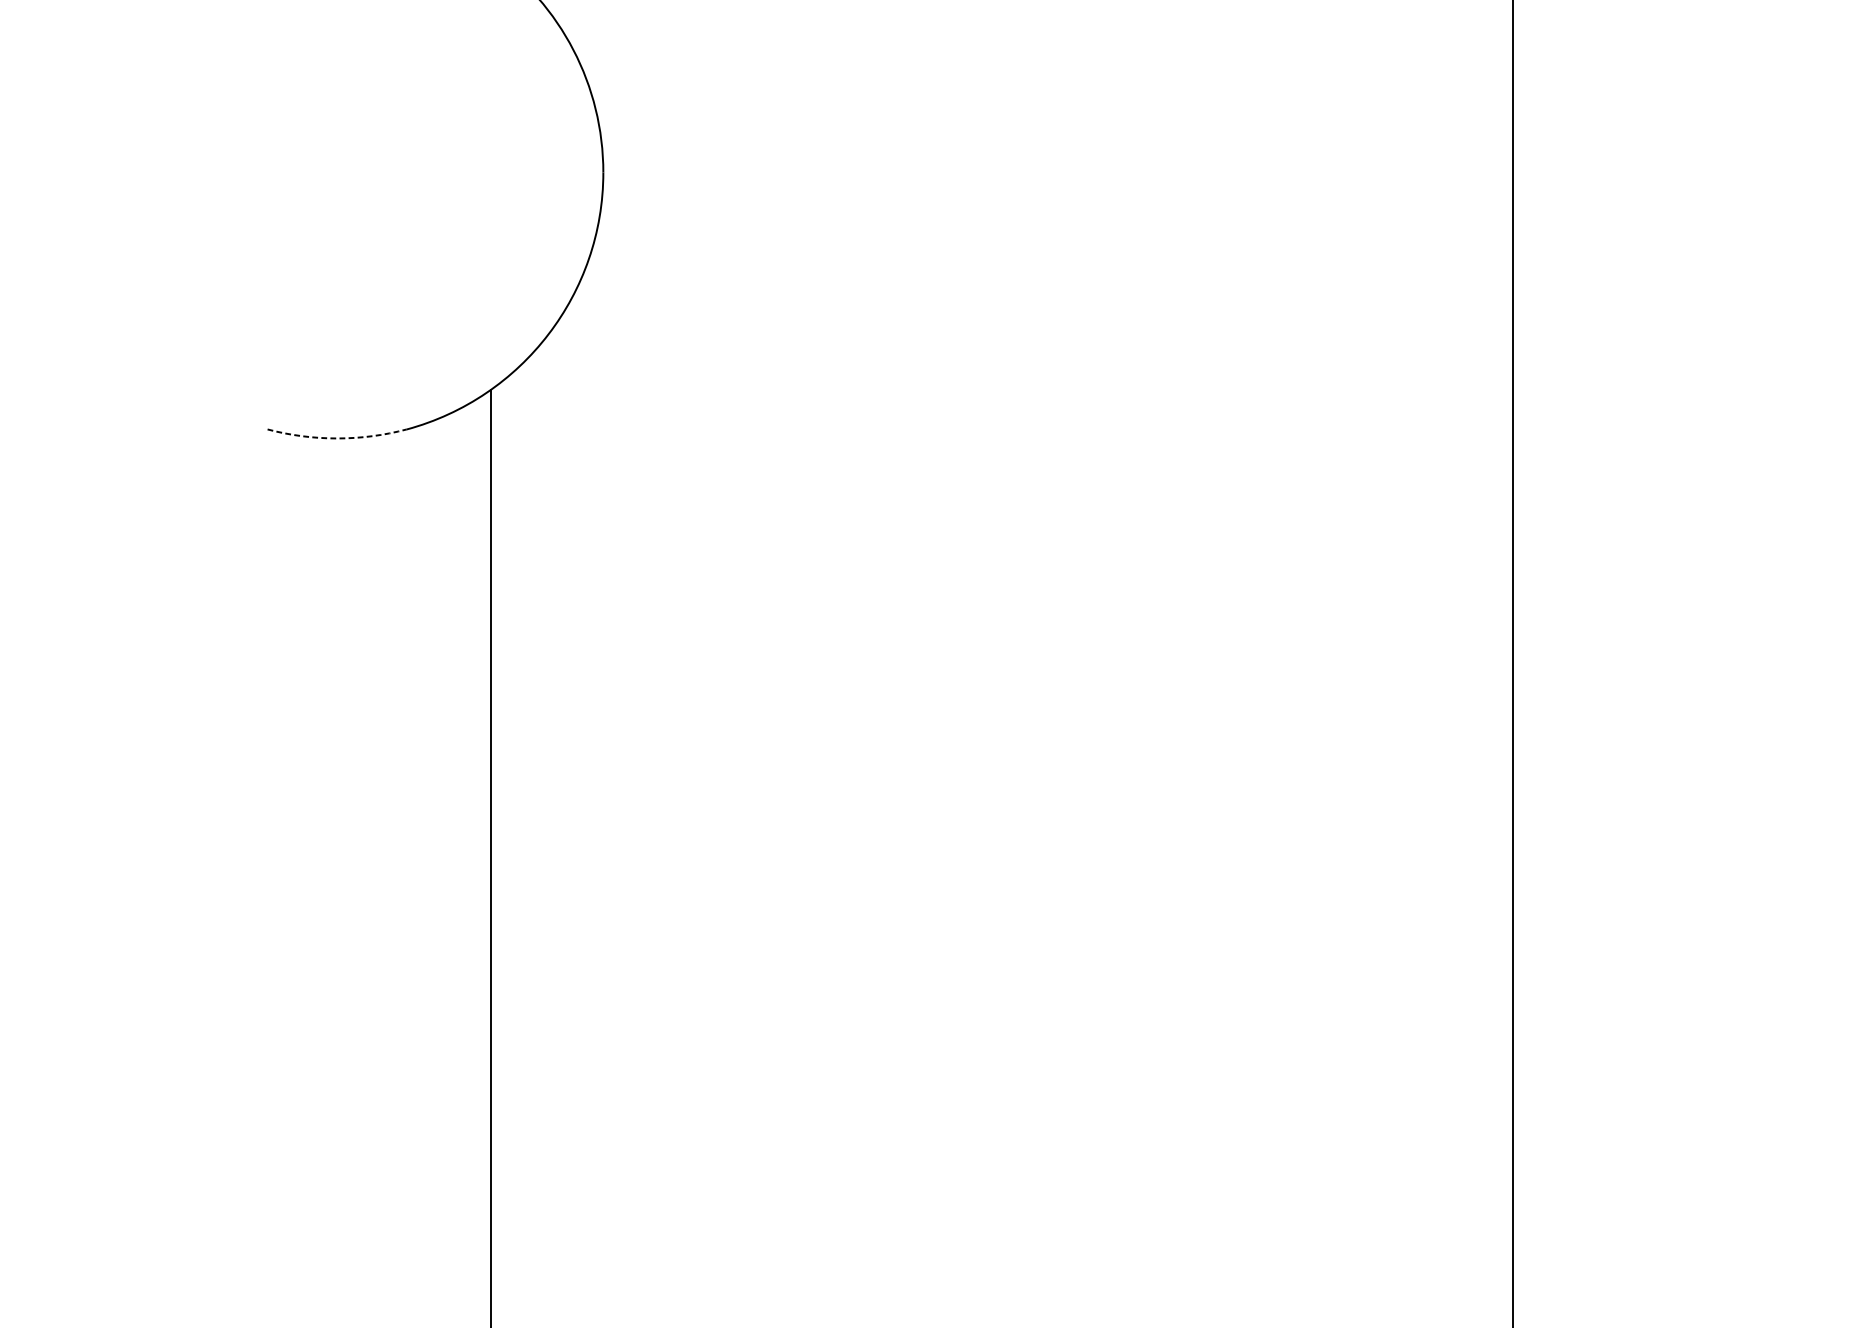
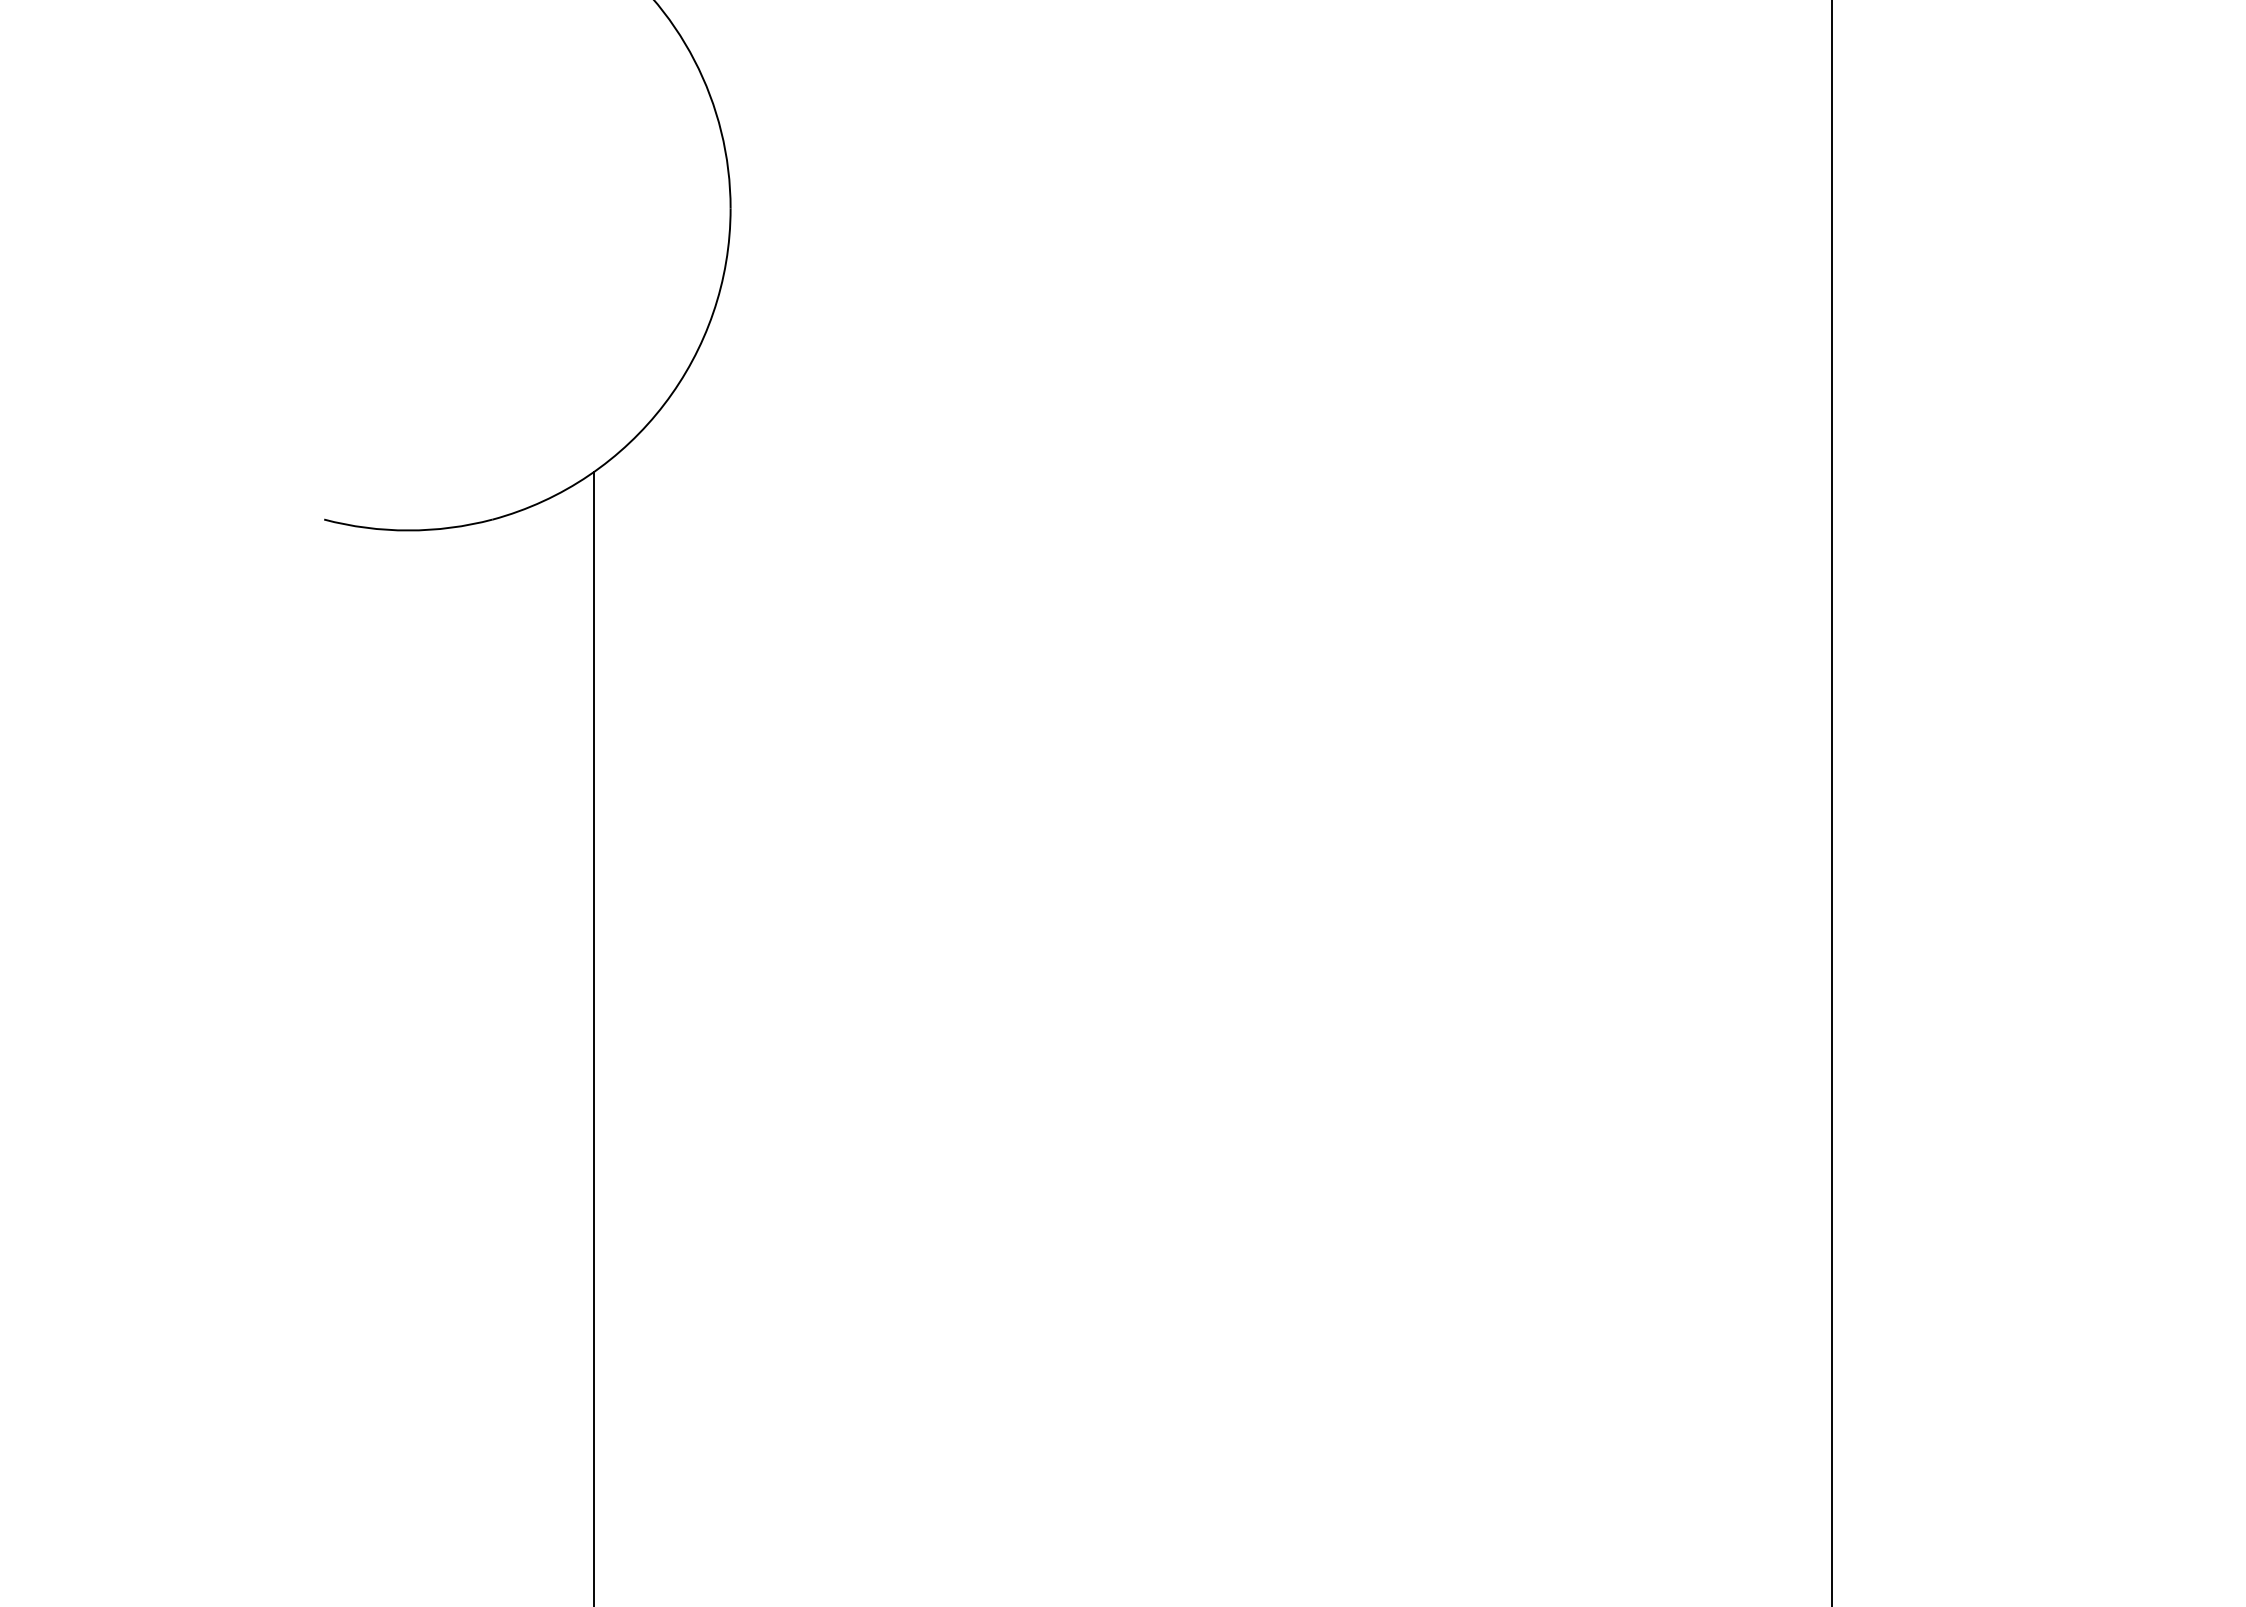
arc: (337, 438) -> (408, 530), dashed -> solid

